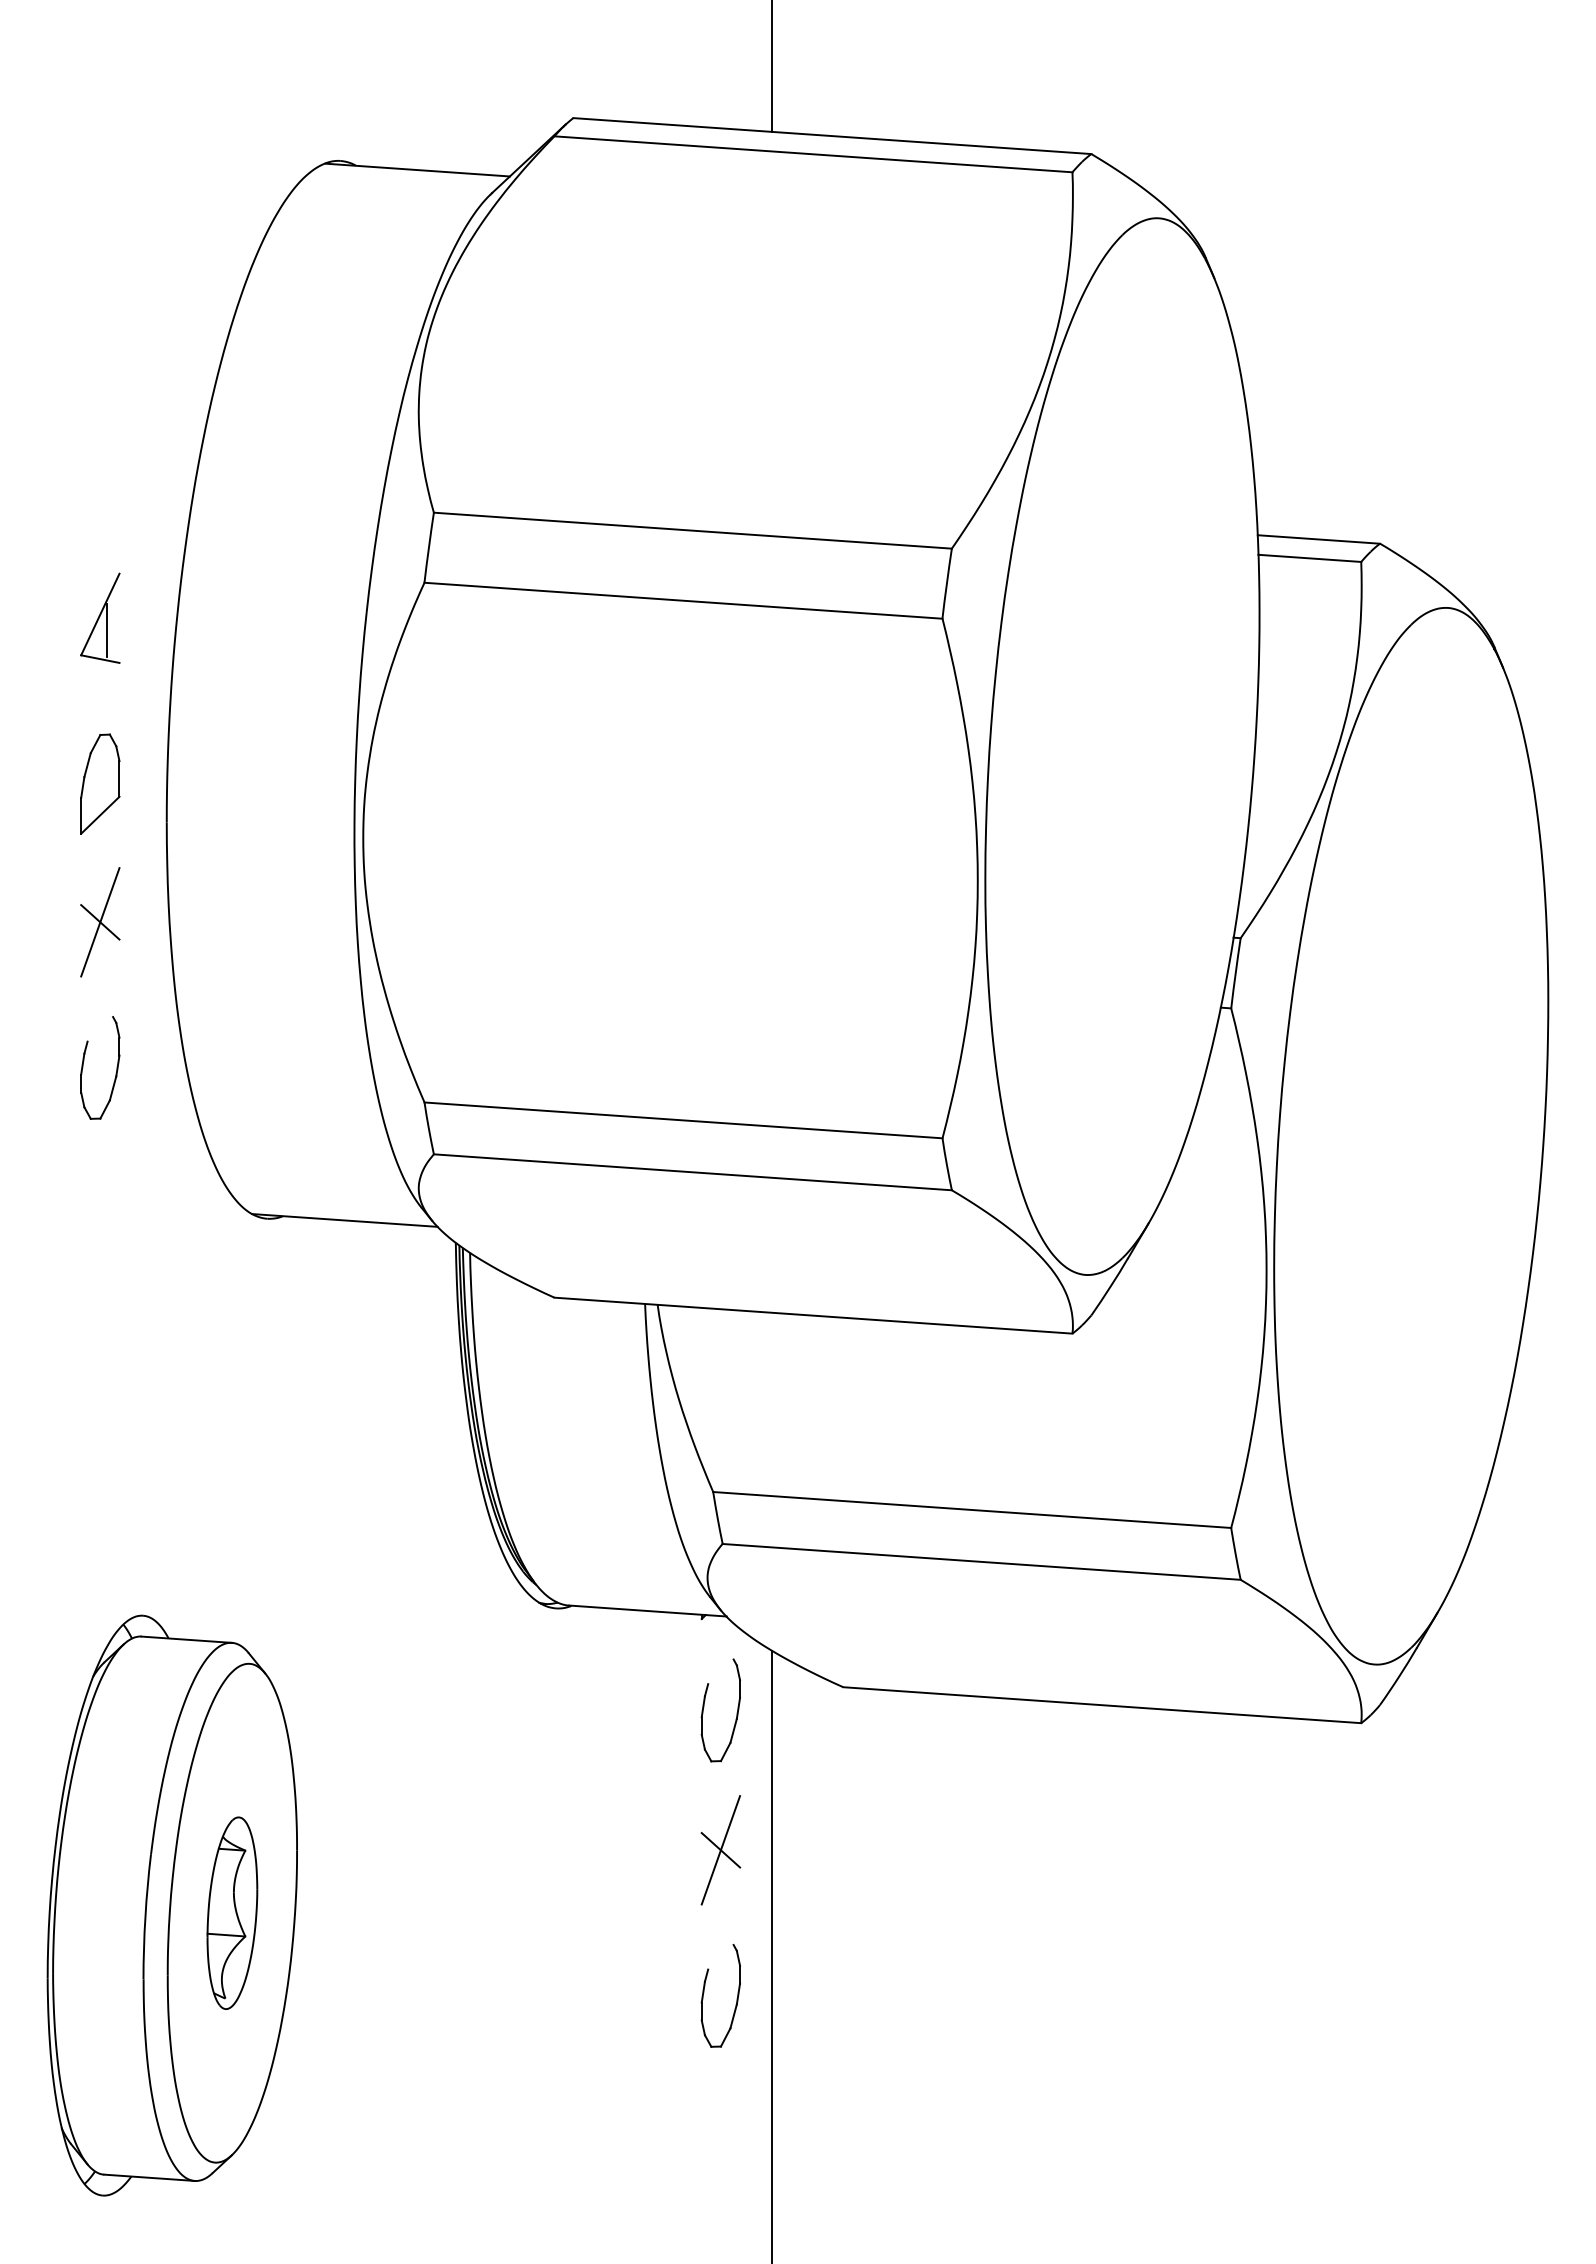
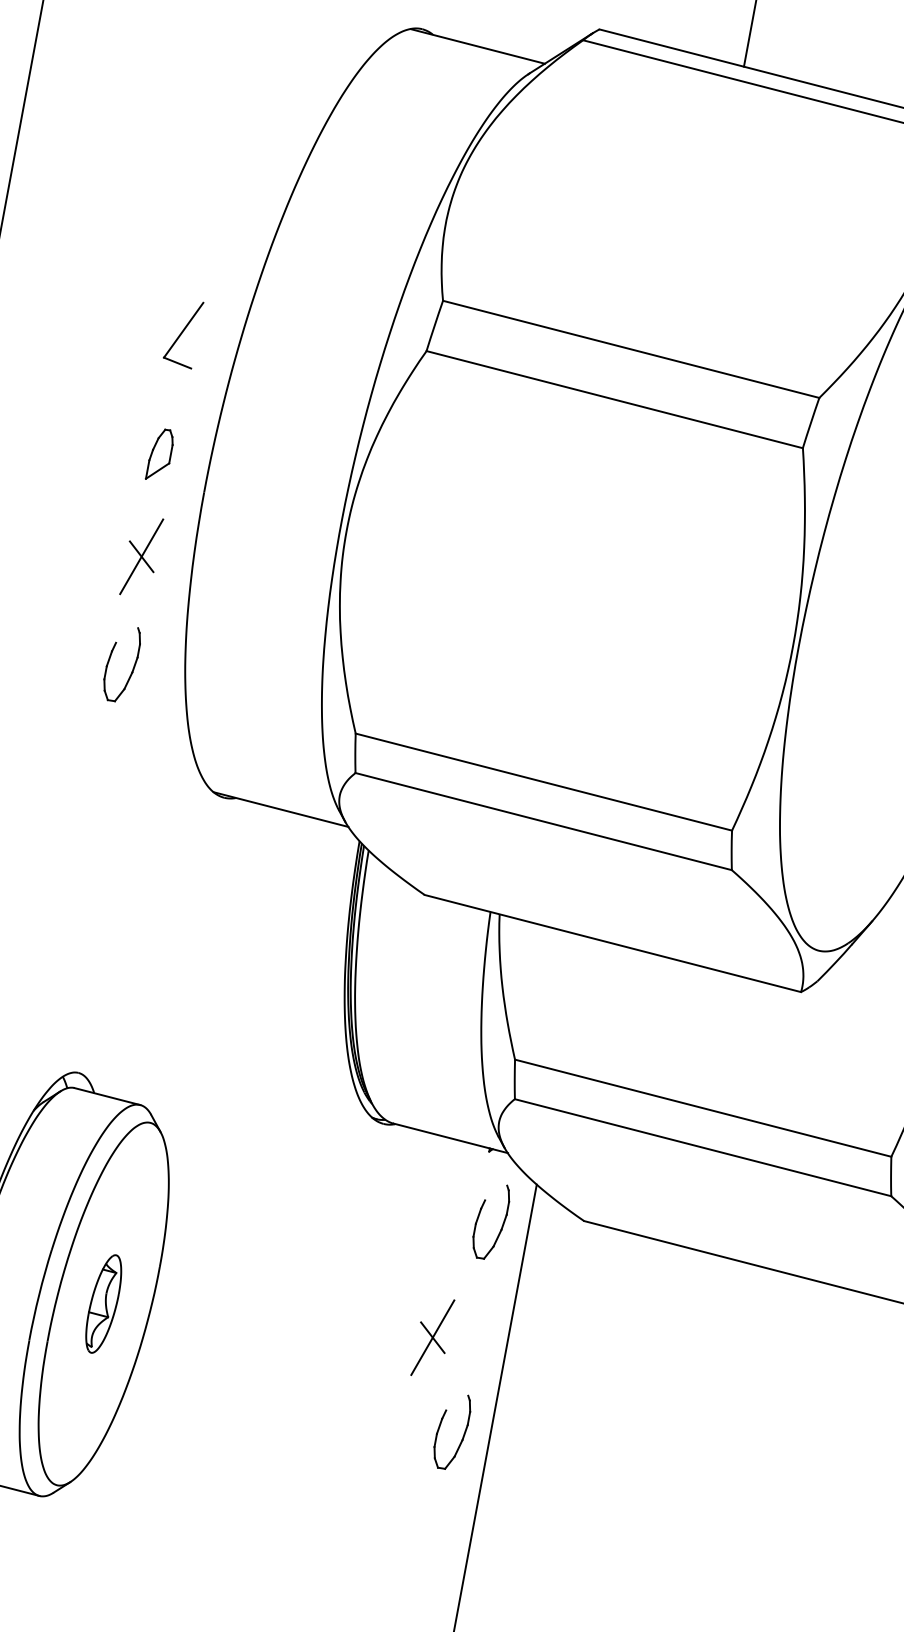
line: (106, 630) -> (186, 342), removed
part: (100, 783) -> (160, 454), size x0.7
part: (720, 1850) -> (432, 1337), moved
part: (232, 1912) -> (103, 1303), size x0.7

